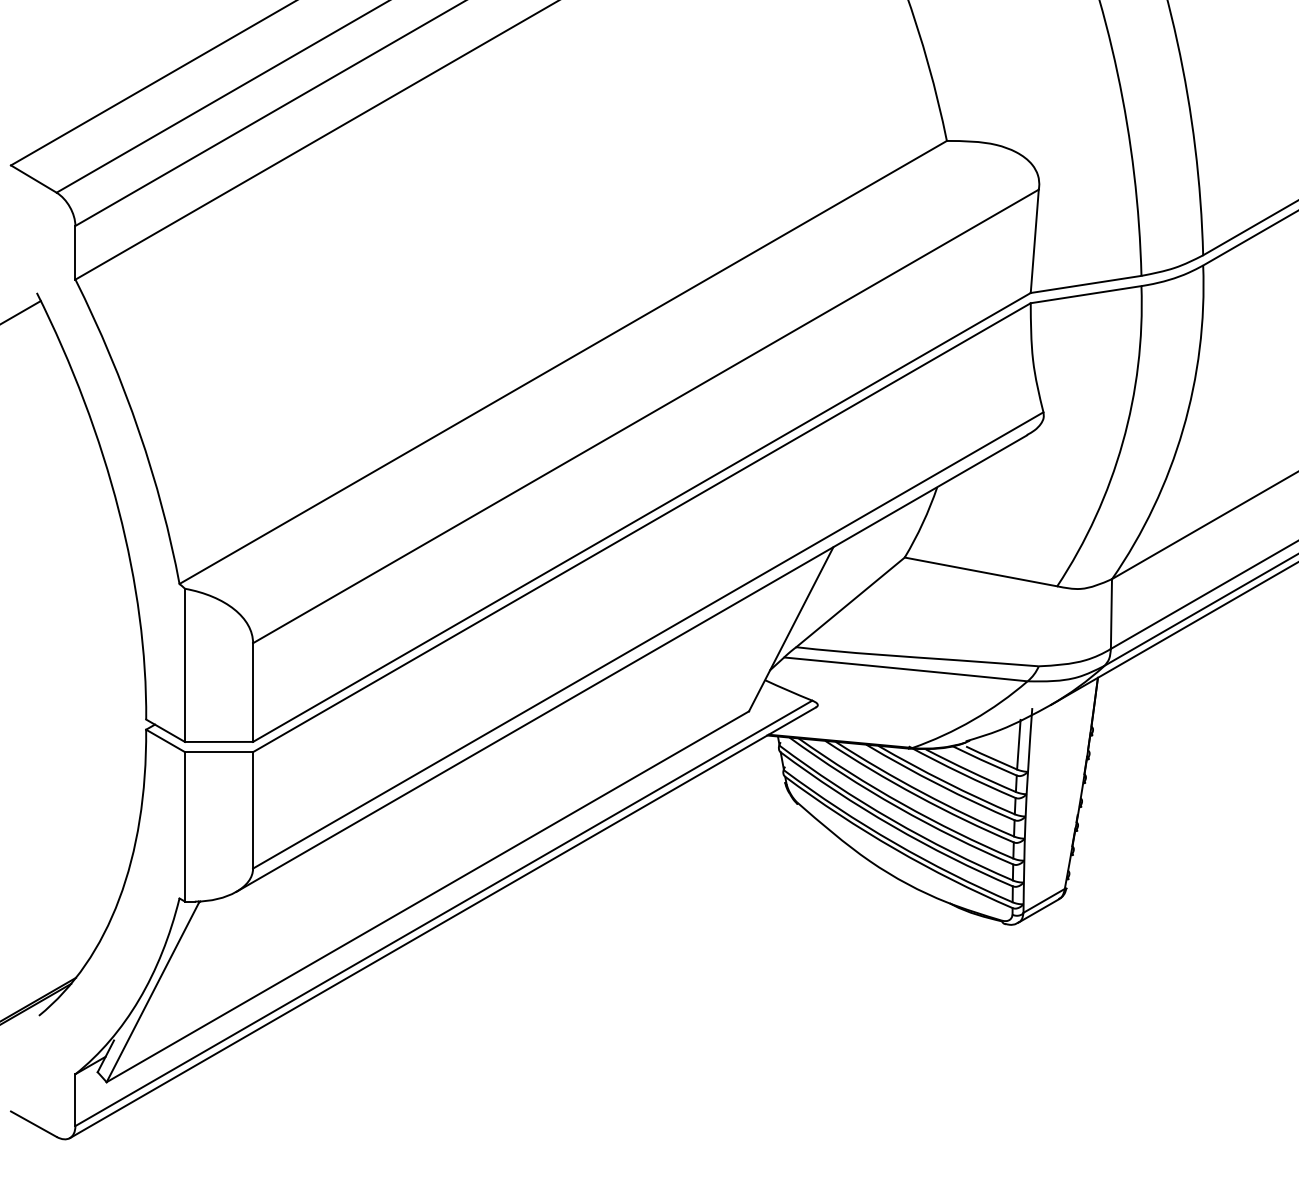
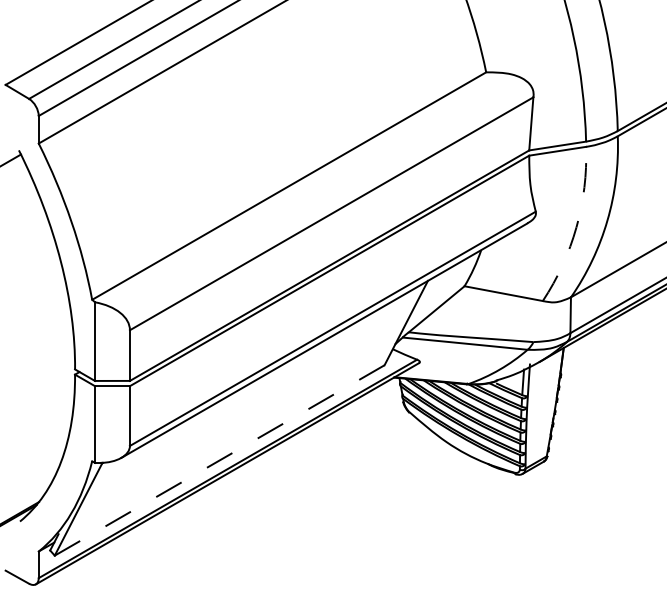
arc: (1122, 443) -> (576, 227), solid -> dashed
line: (427, 896) -> (219, 460), solid -> dashed

